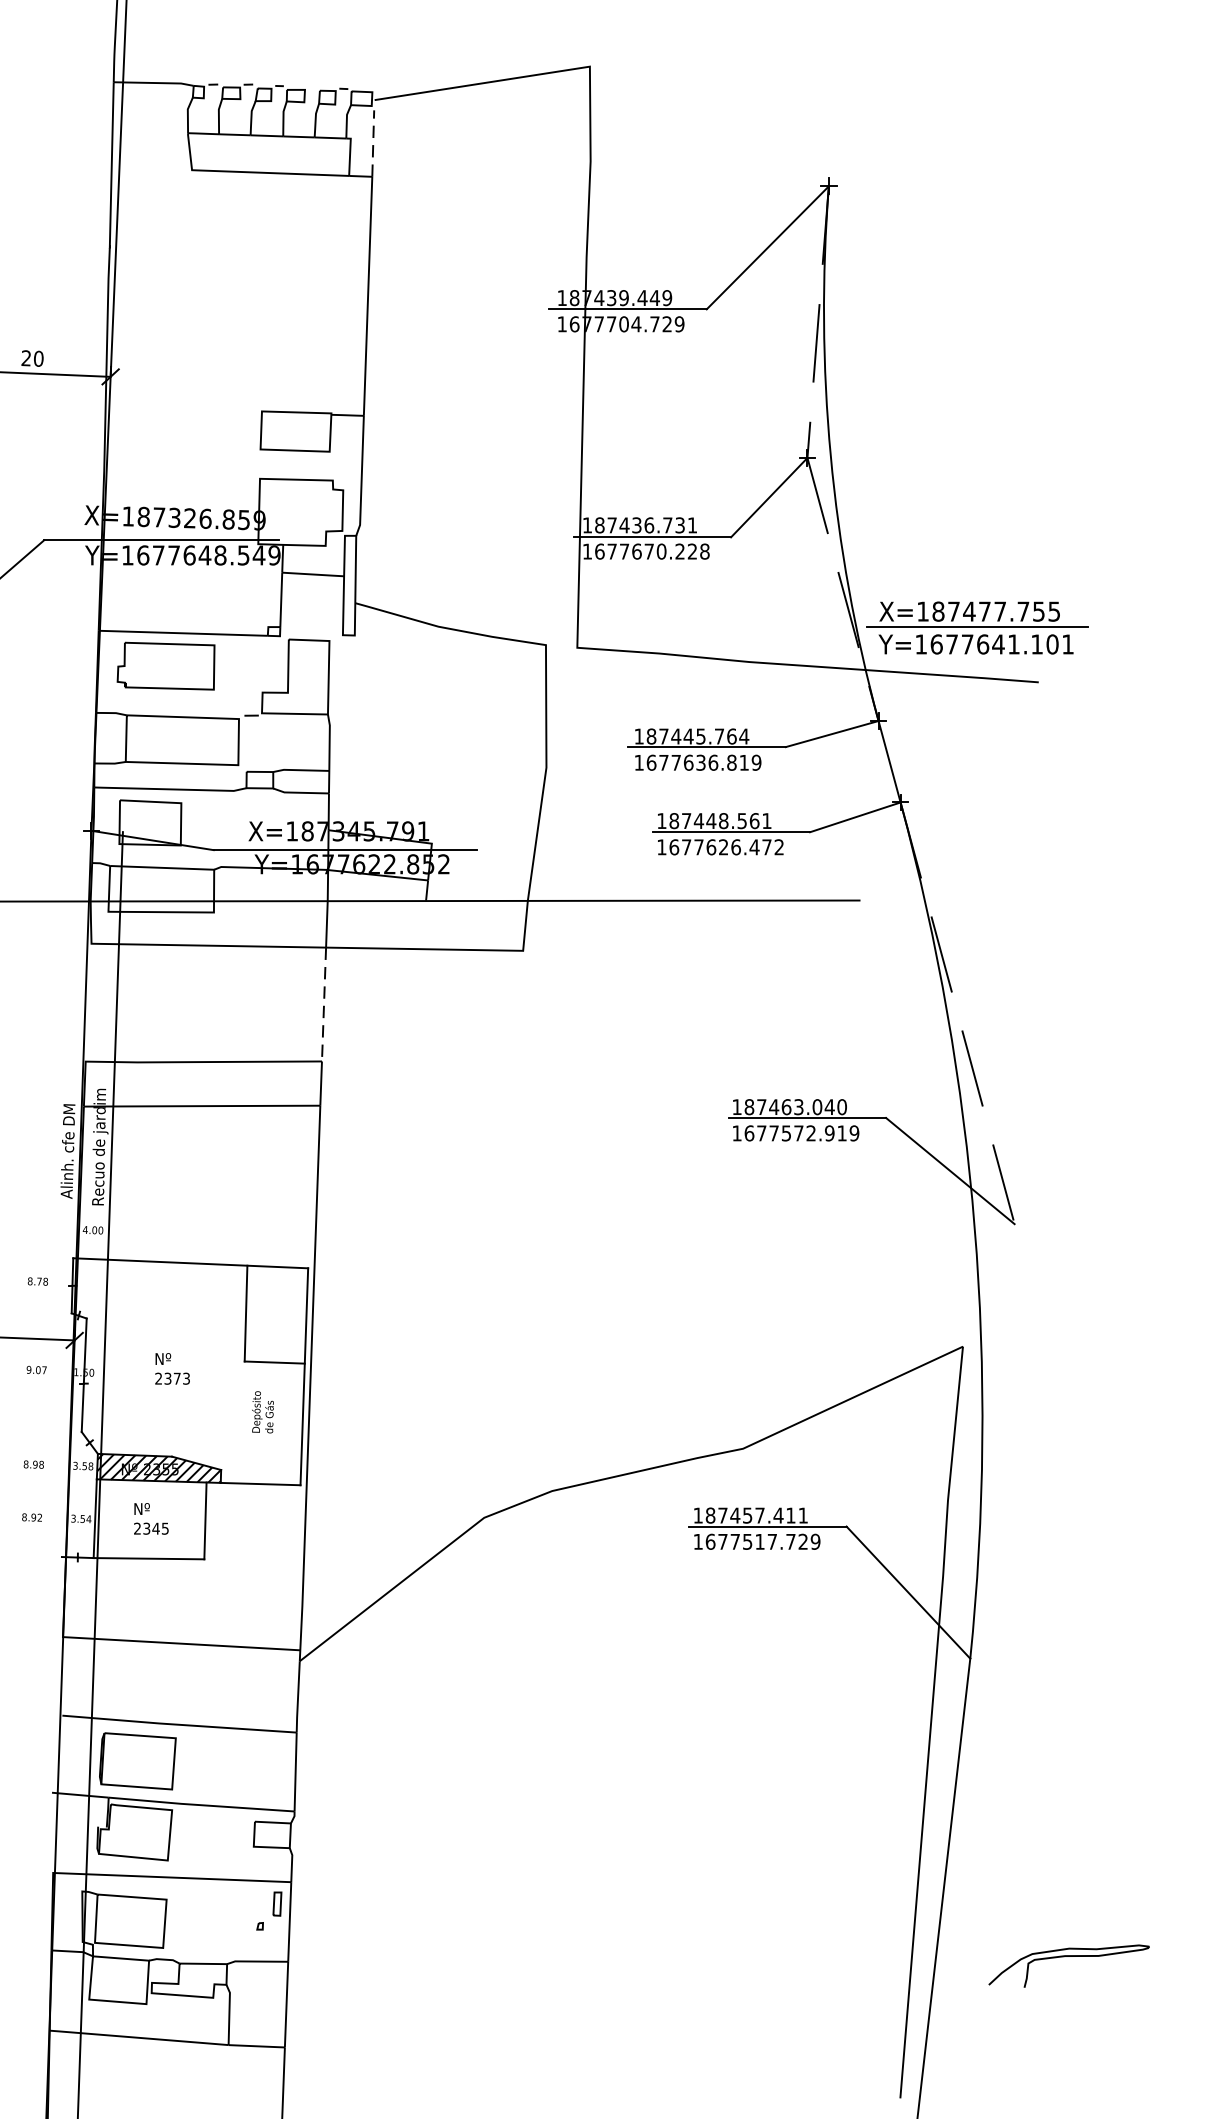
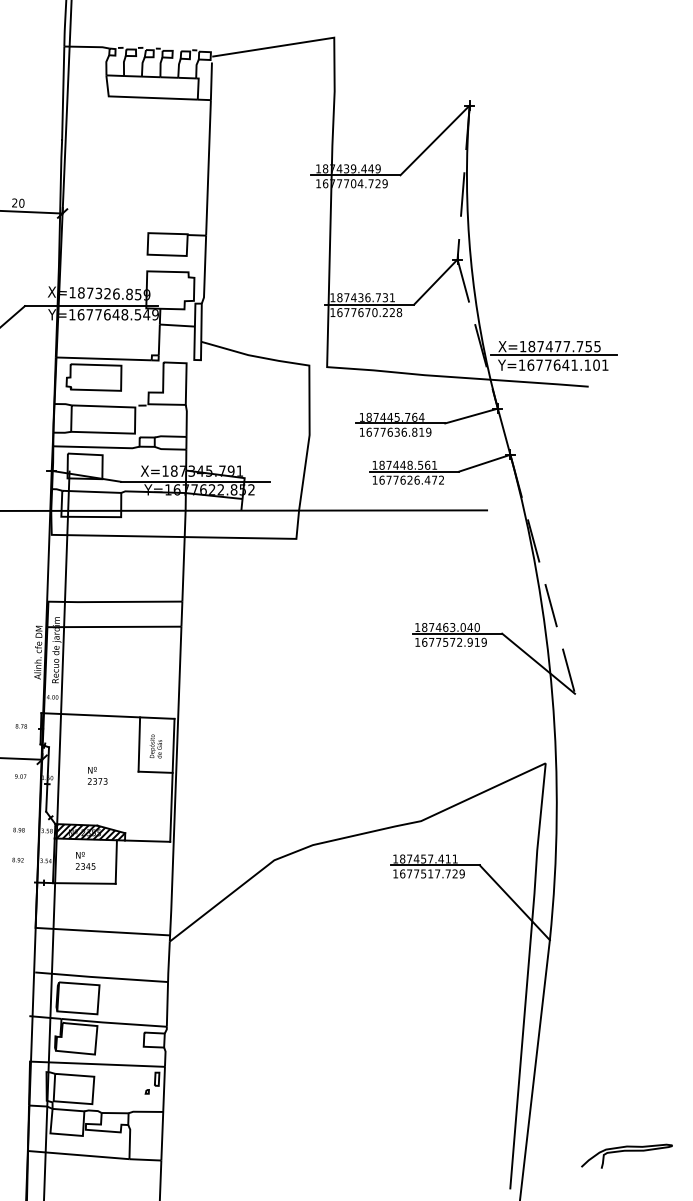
line: (373, 143) -> (211, 81), dashed -> solid
line: (323, 1004) -> (183, 569), dashed -> solid
text: (262, 1412) -> (155, 746), moved
curve: (1068, 1957) -> (626, 1151), moved

